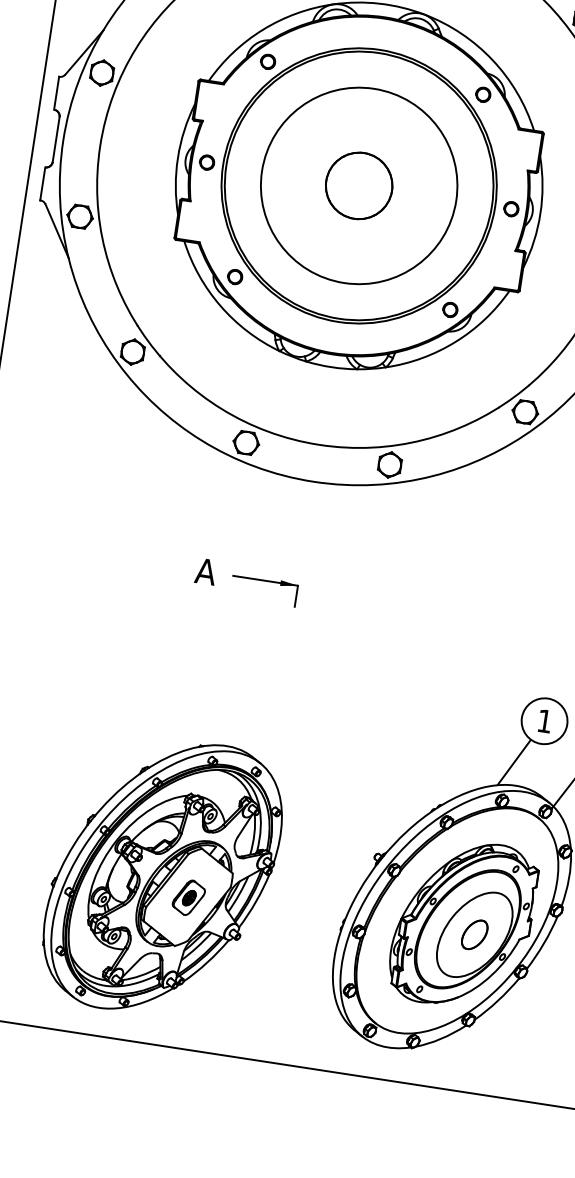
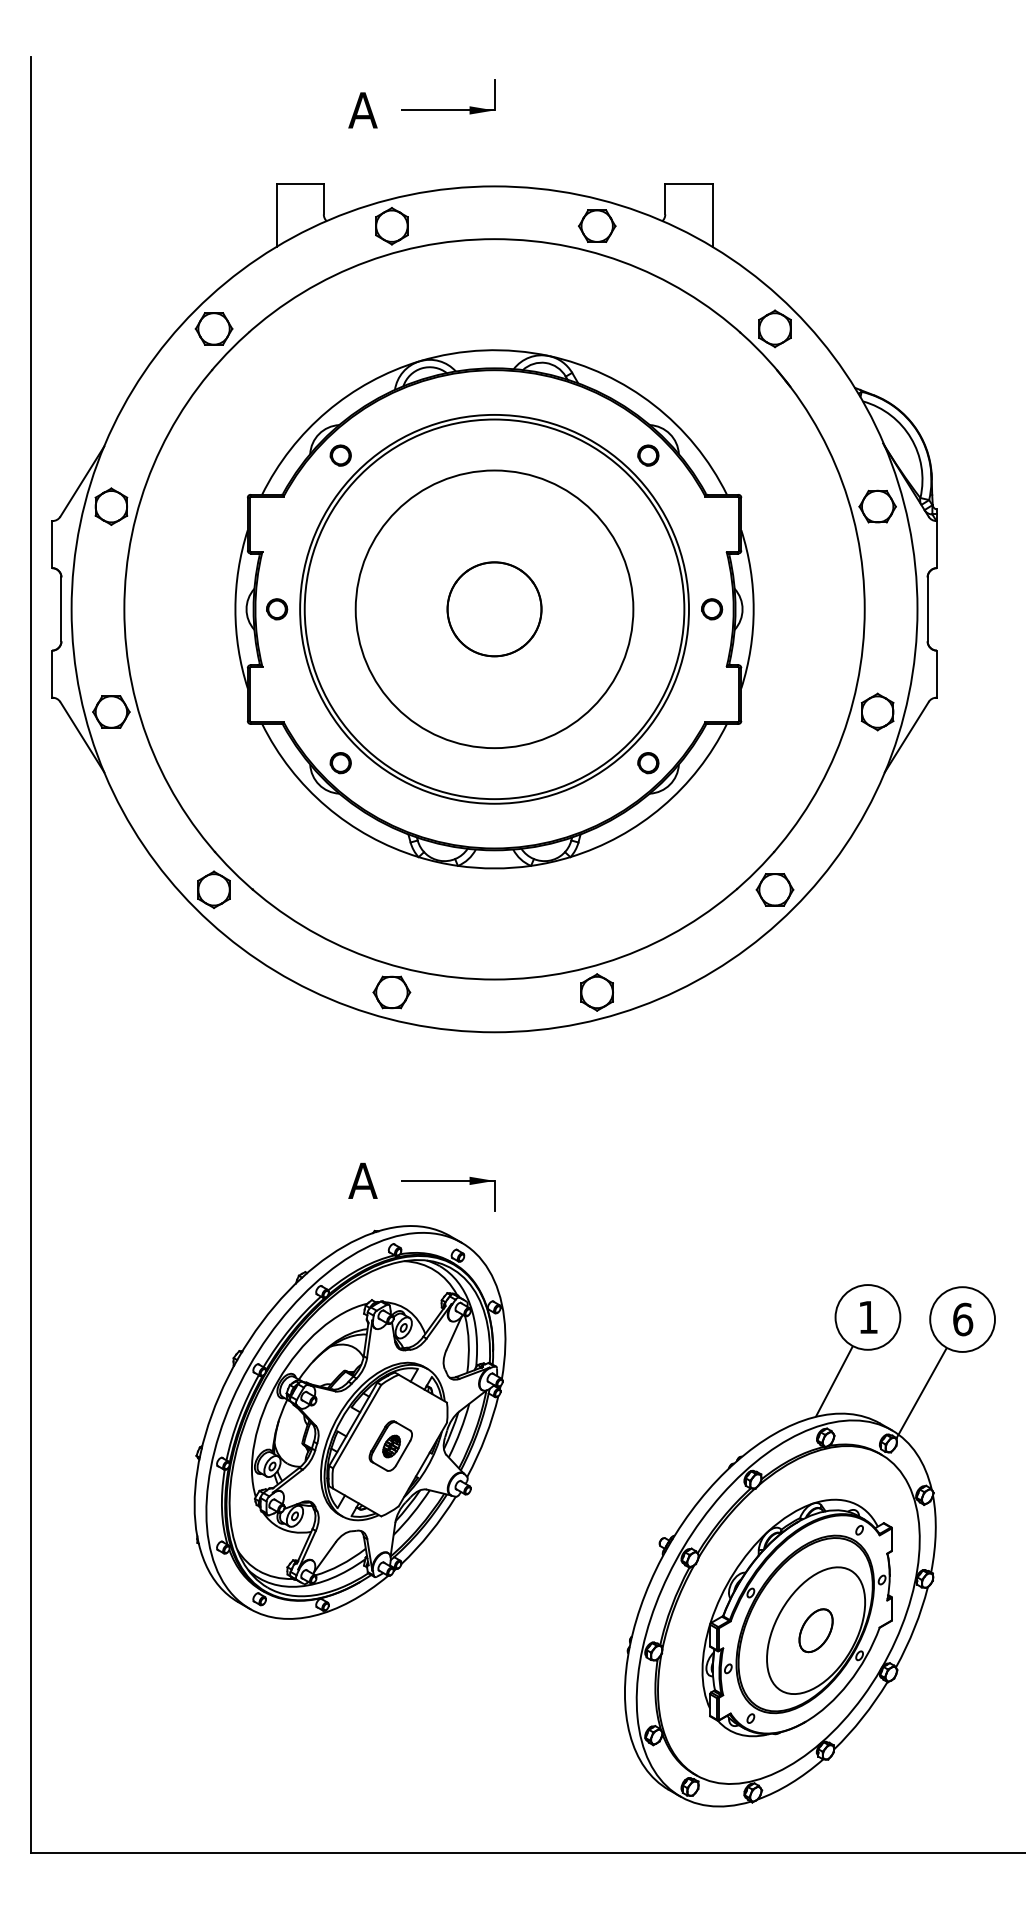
part: (162, 876) -> (349, 1422), moved

